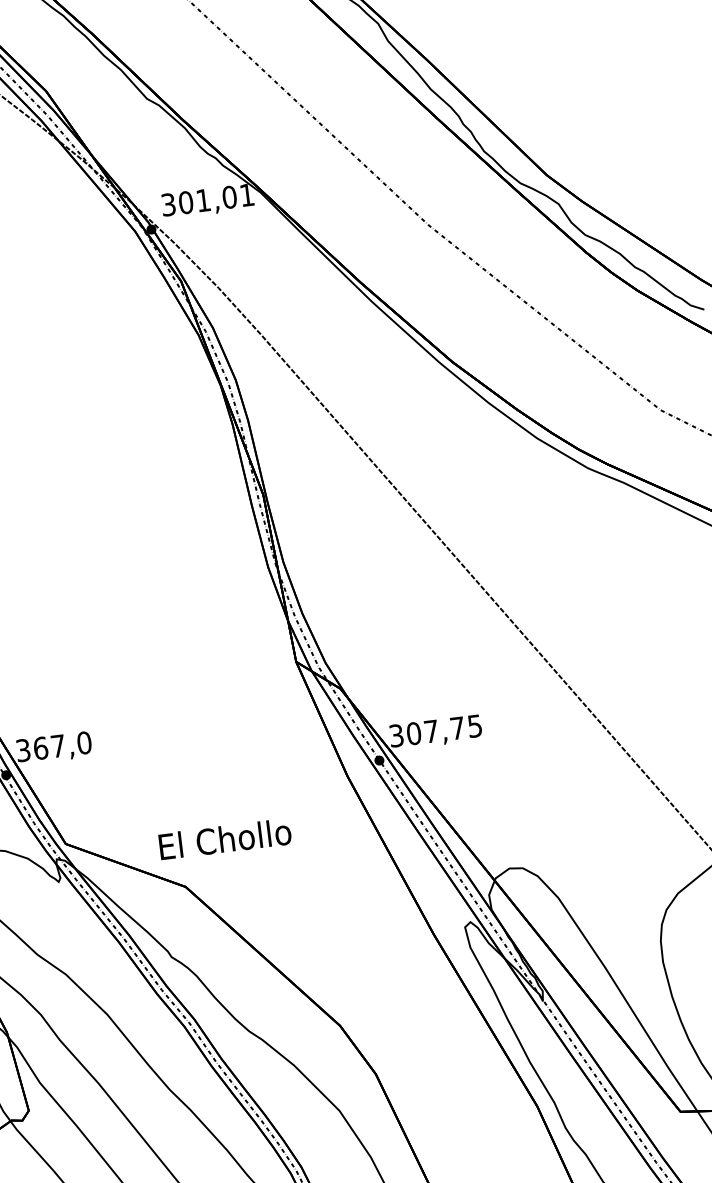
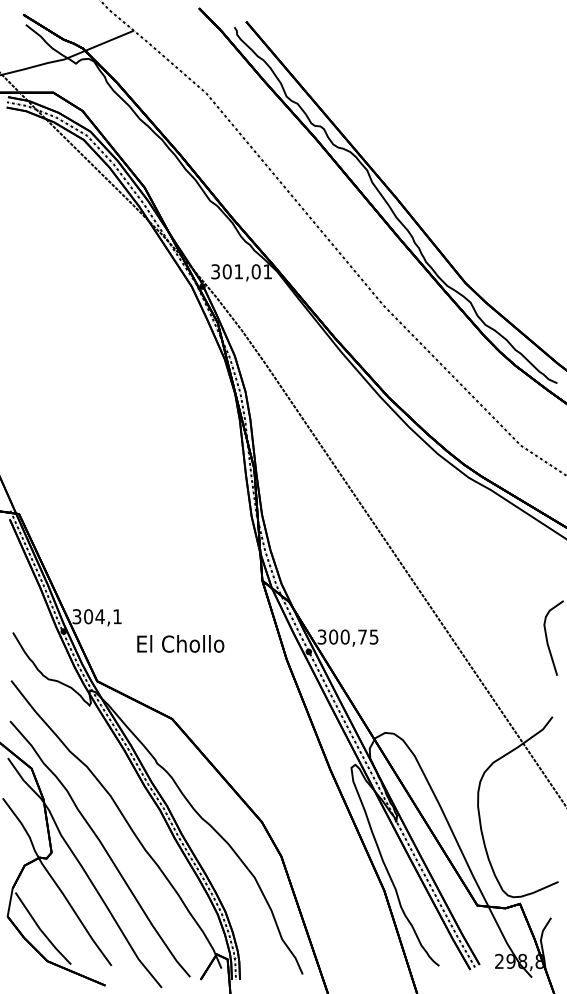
text: (430, 730) -> (344, 636), 307,75 -> 300,75
text: (63, 745) -> (103, 616), 367,0 -> 304,1
text: (224, 838) -> (180, 643), moved

